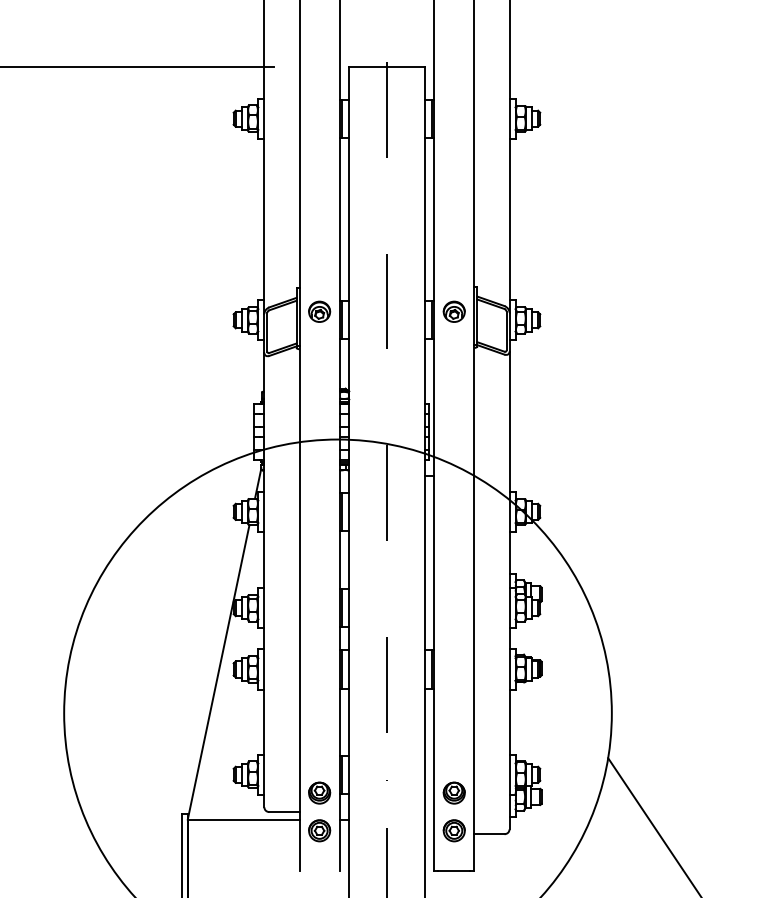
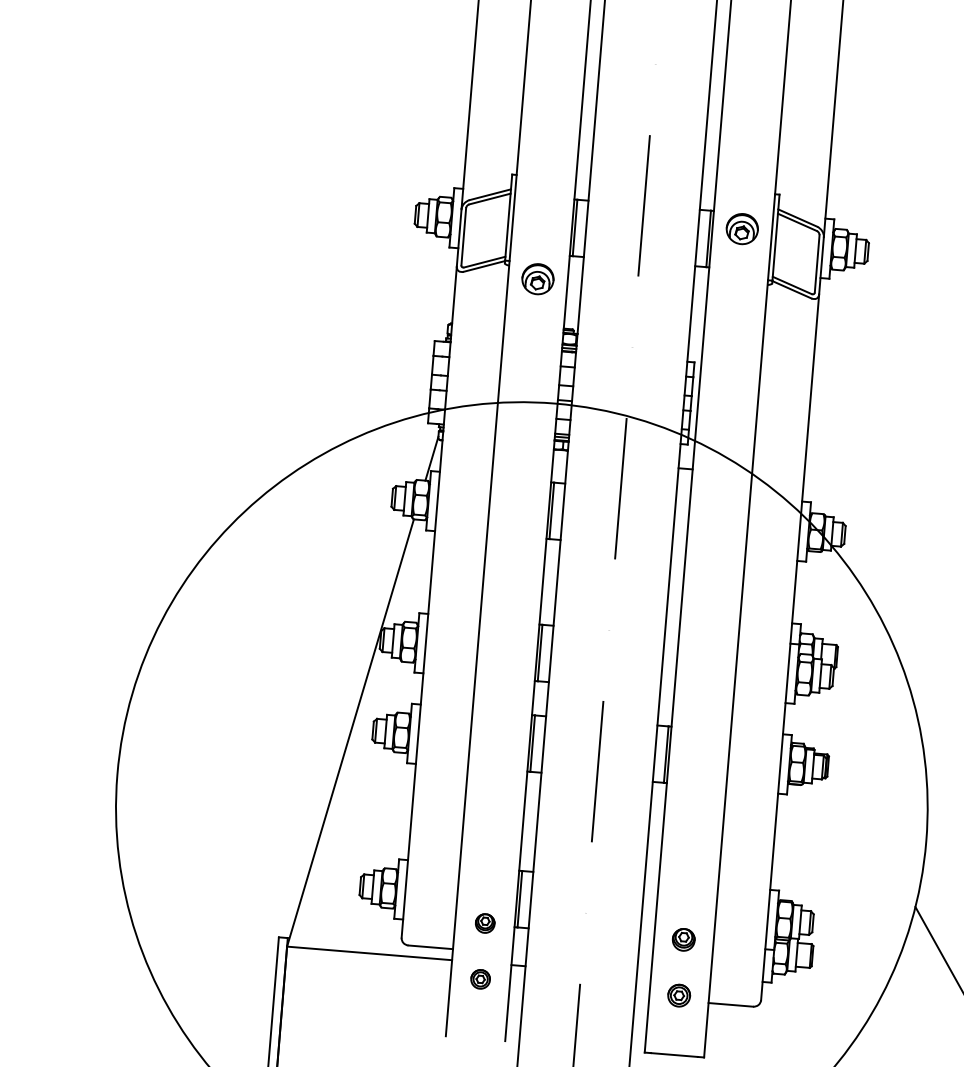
part: (319, 311) -> (537, 278), moved
part: (319, 792) -> (484, 922), size x0.6
part: (453, 792) -> (682, 938), size x0.7
part: (319, 830) -> (480, 978), size x0.6
part: (453, 830) -> (678, 995), size x0.7

